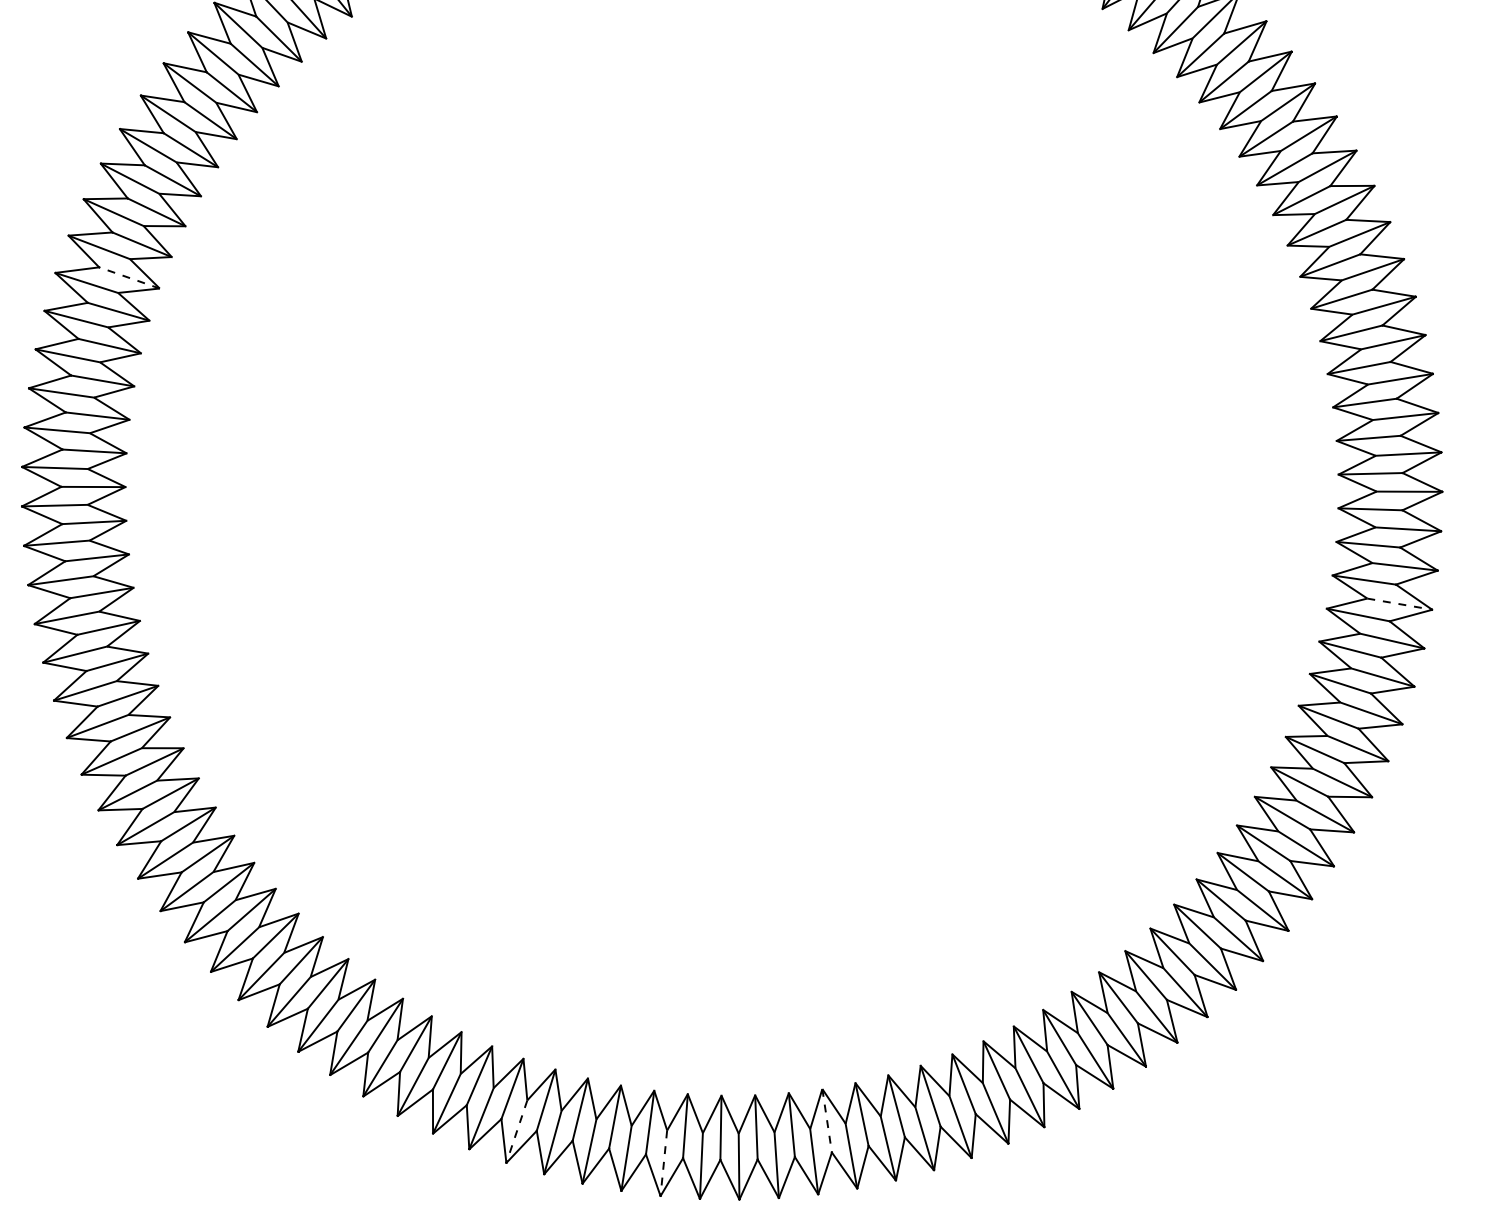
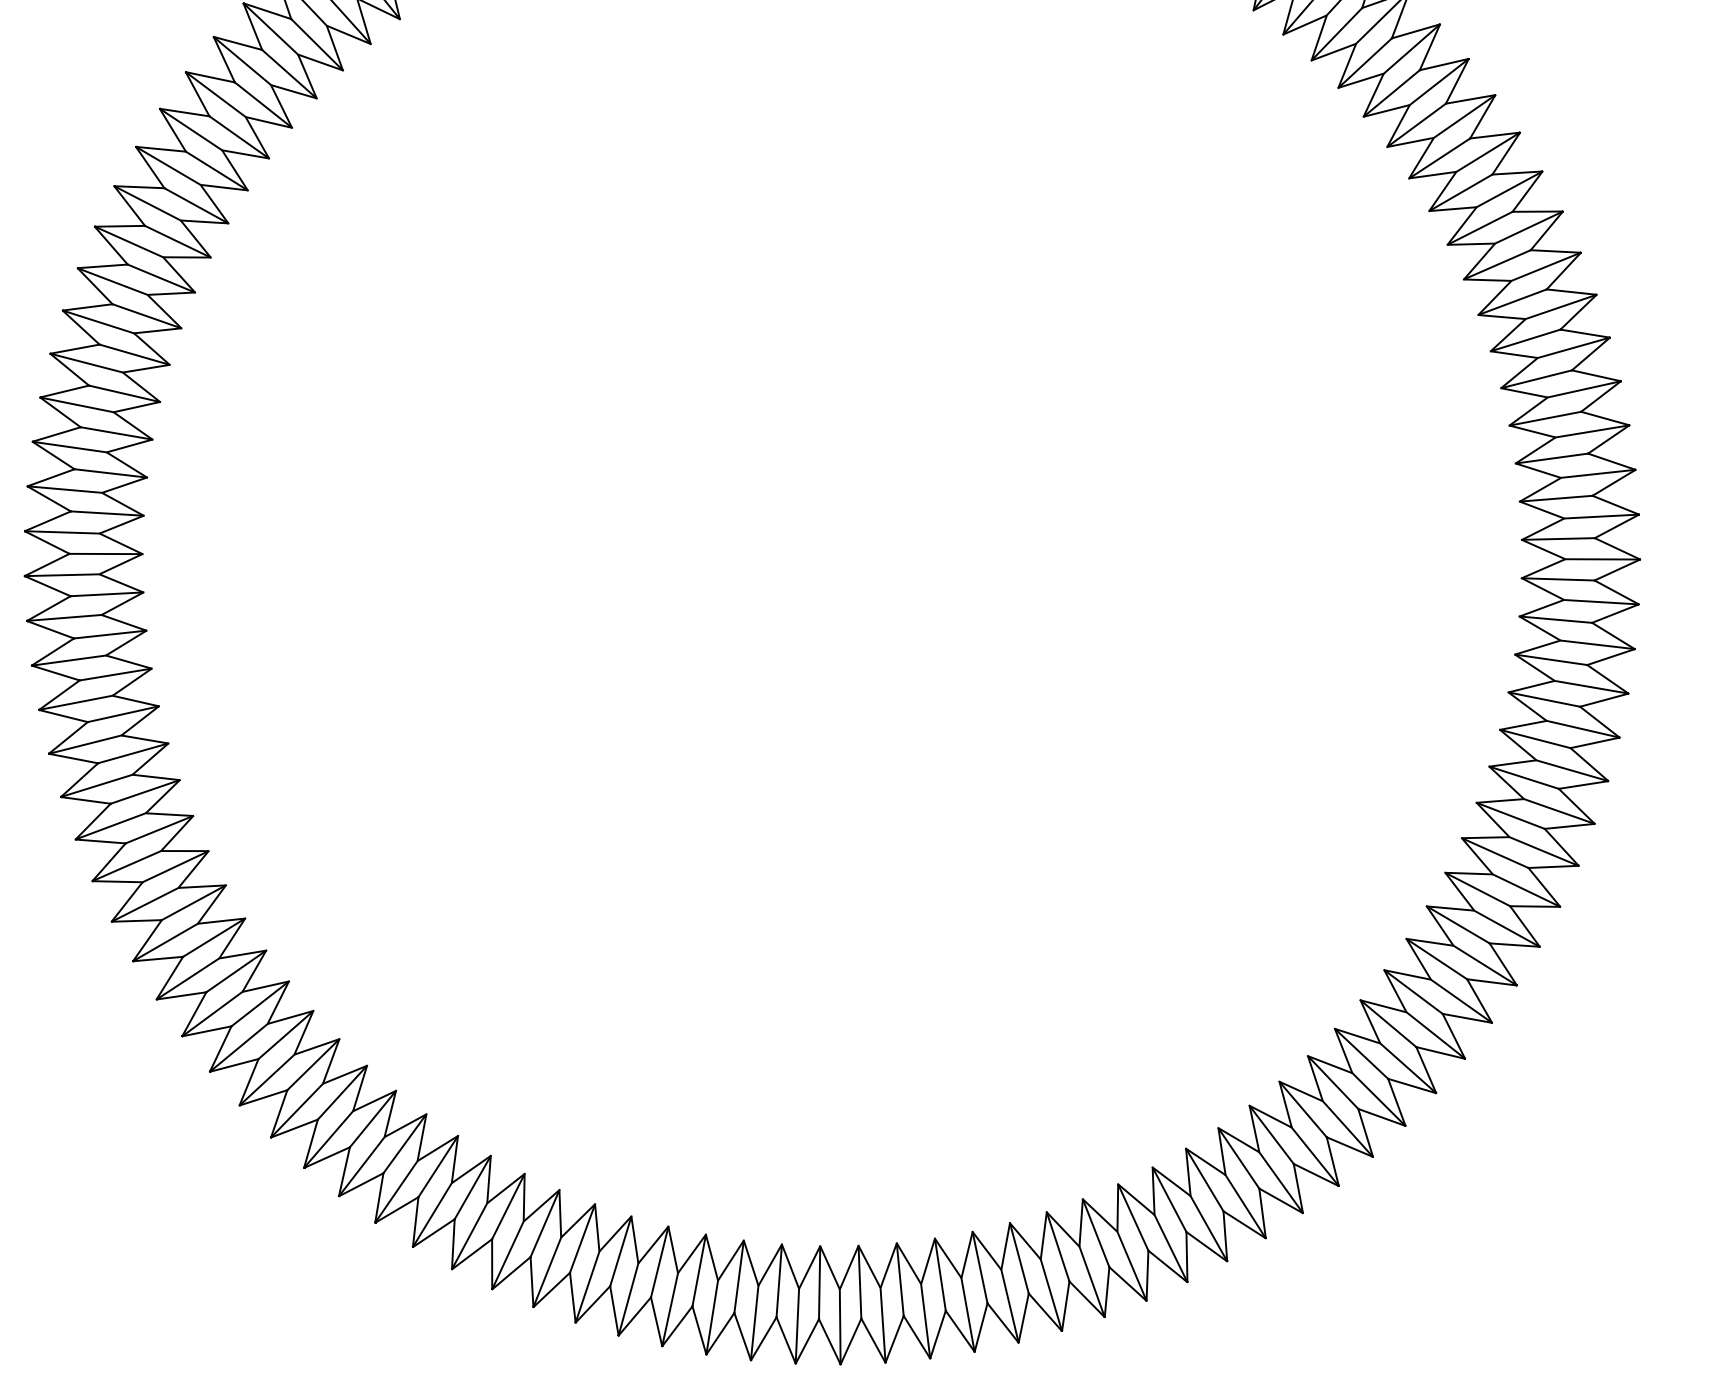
line: (129, 277) -> (147, 315), dashed -> solid
line: (1399, 604) -> (1591, 687), dashed -> solid
line: (827, 1121) -> (940, 1275), dashed -> solid
line: (516, 1131) -> (587, 1286), dashed -> solid
line: (663, 1163) -> (754, 1323), dashed -> solid

